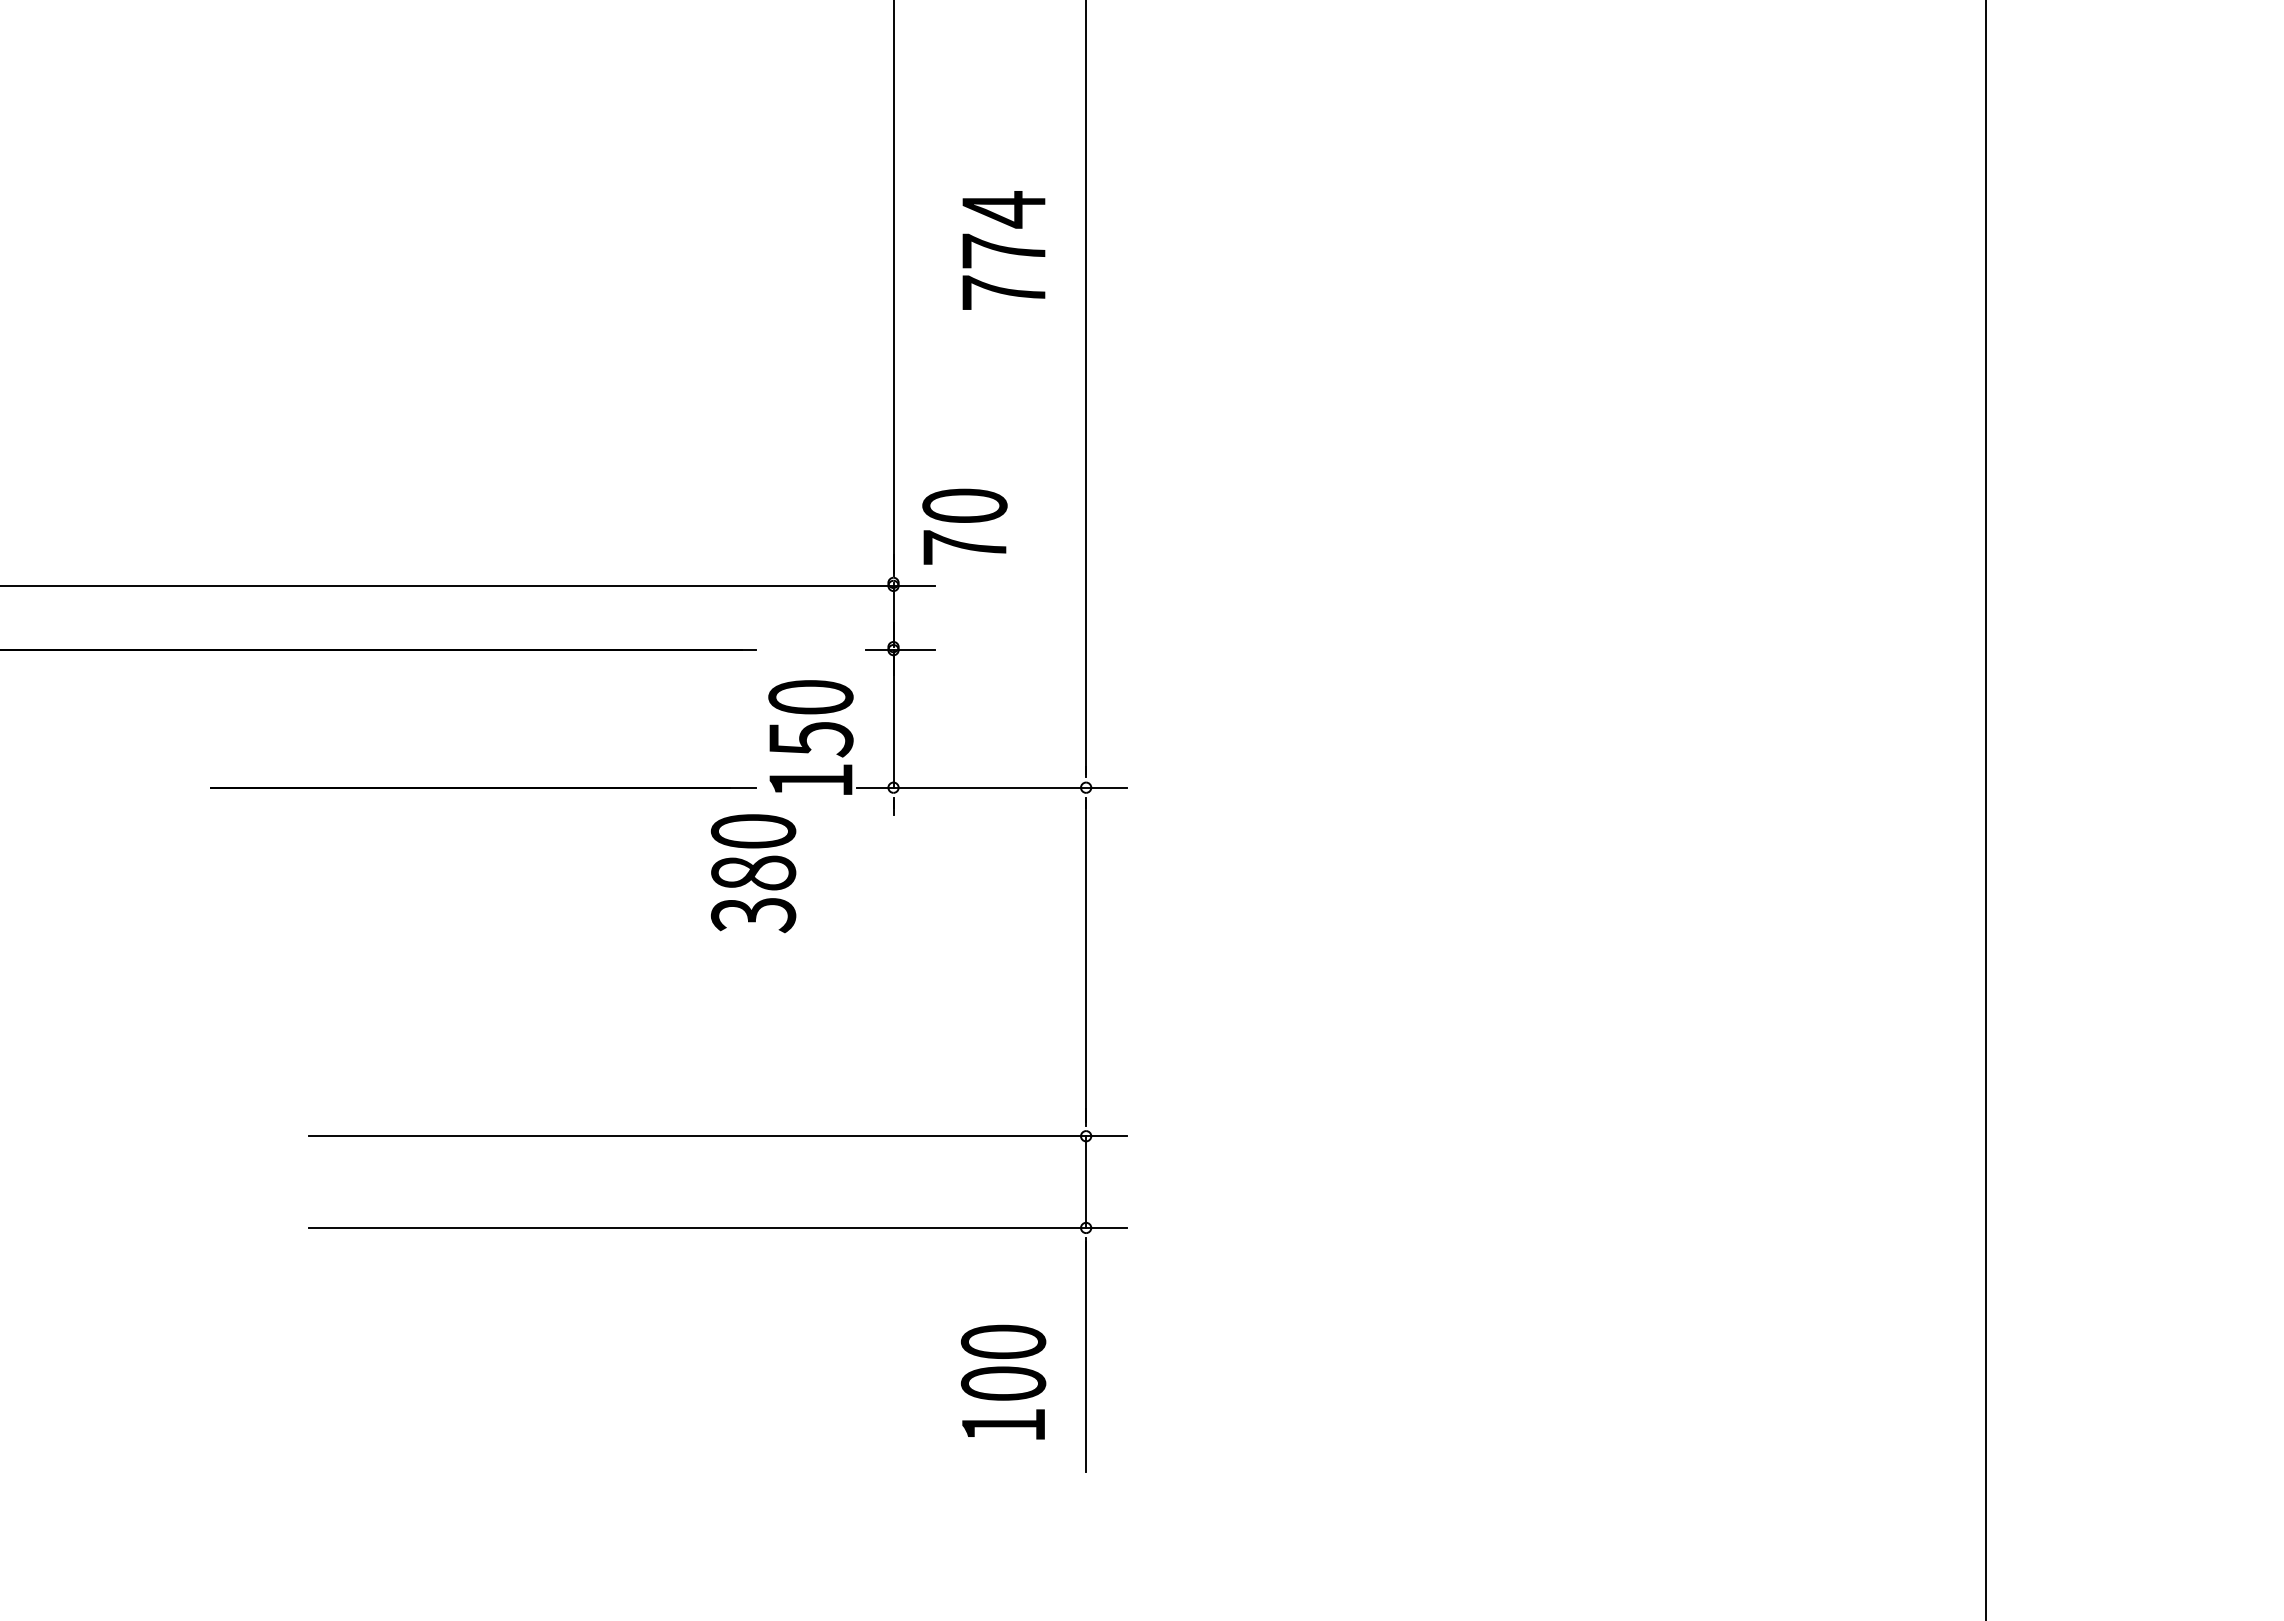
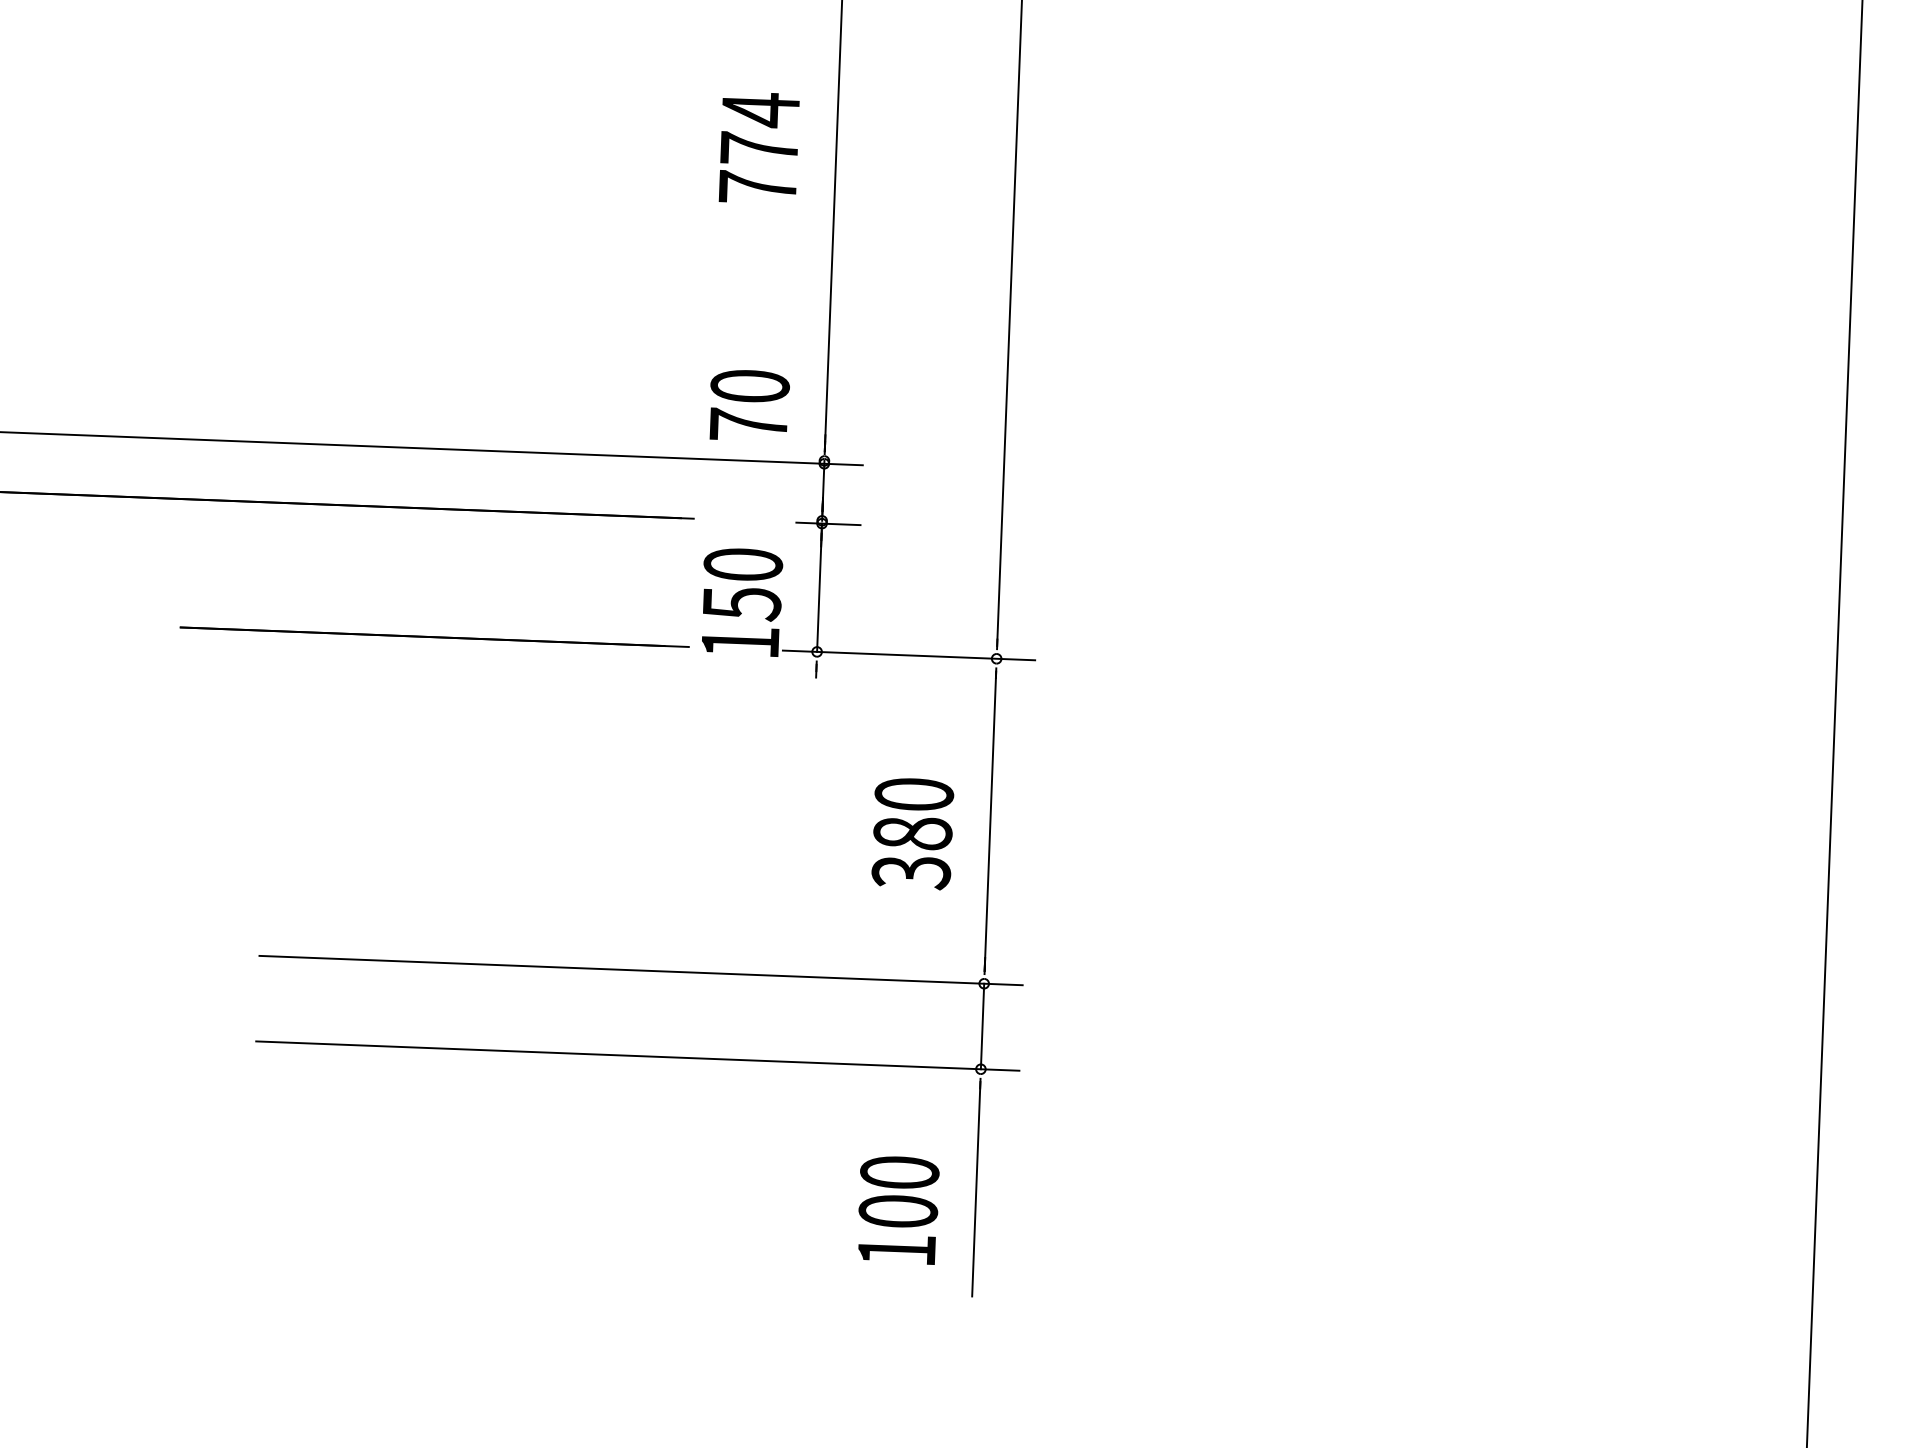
text: (1003, 250) -> (758, 148), moved
text: (964, 526) -> (749, 405), moved
text: (753, 873) -> (912, 833), moved

